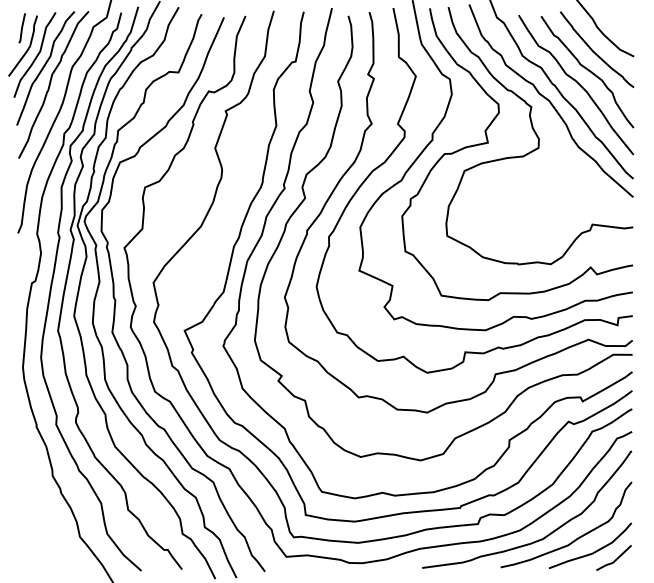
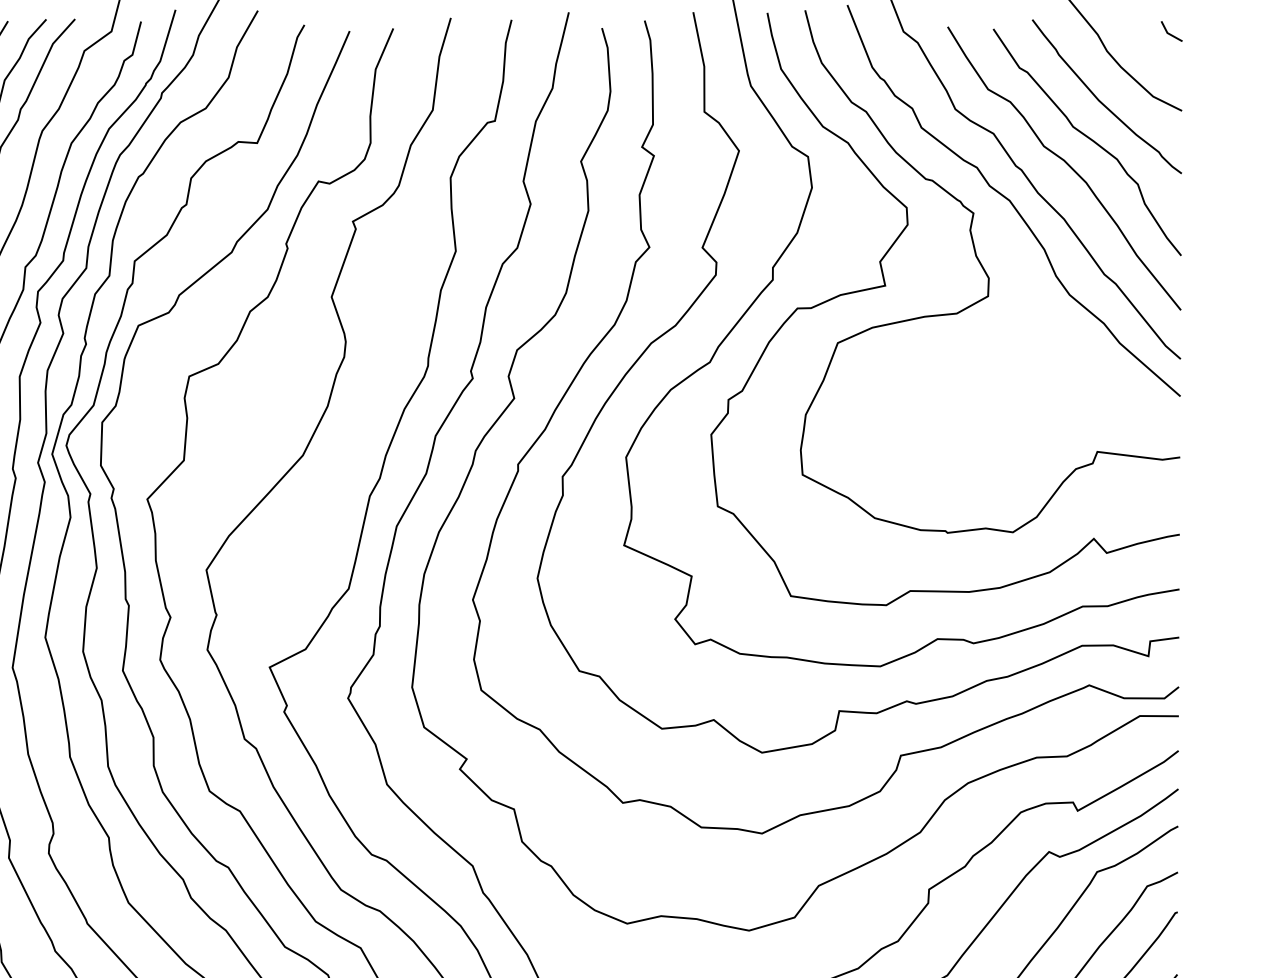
line: (627, 17) -> (1168, 31), added

